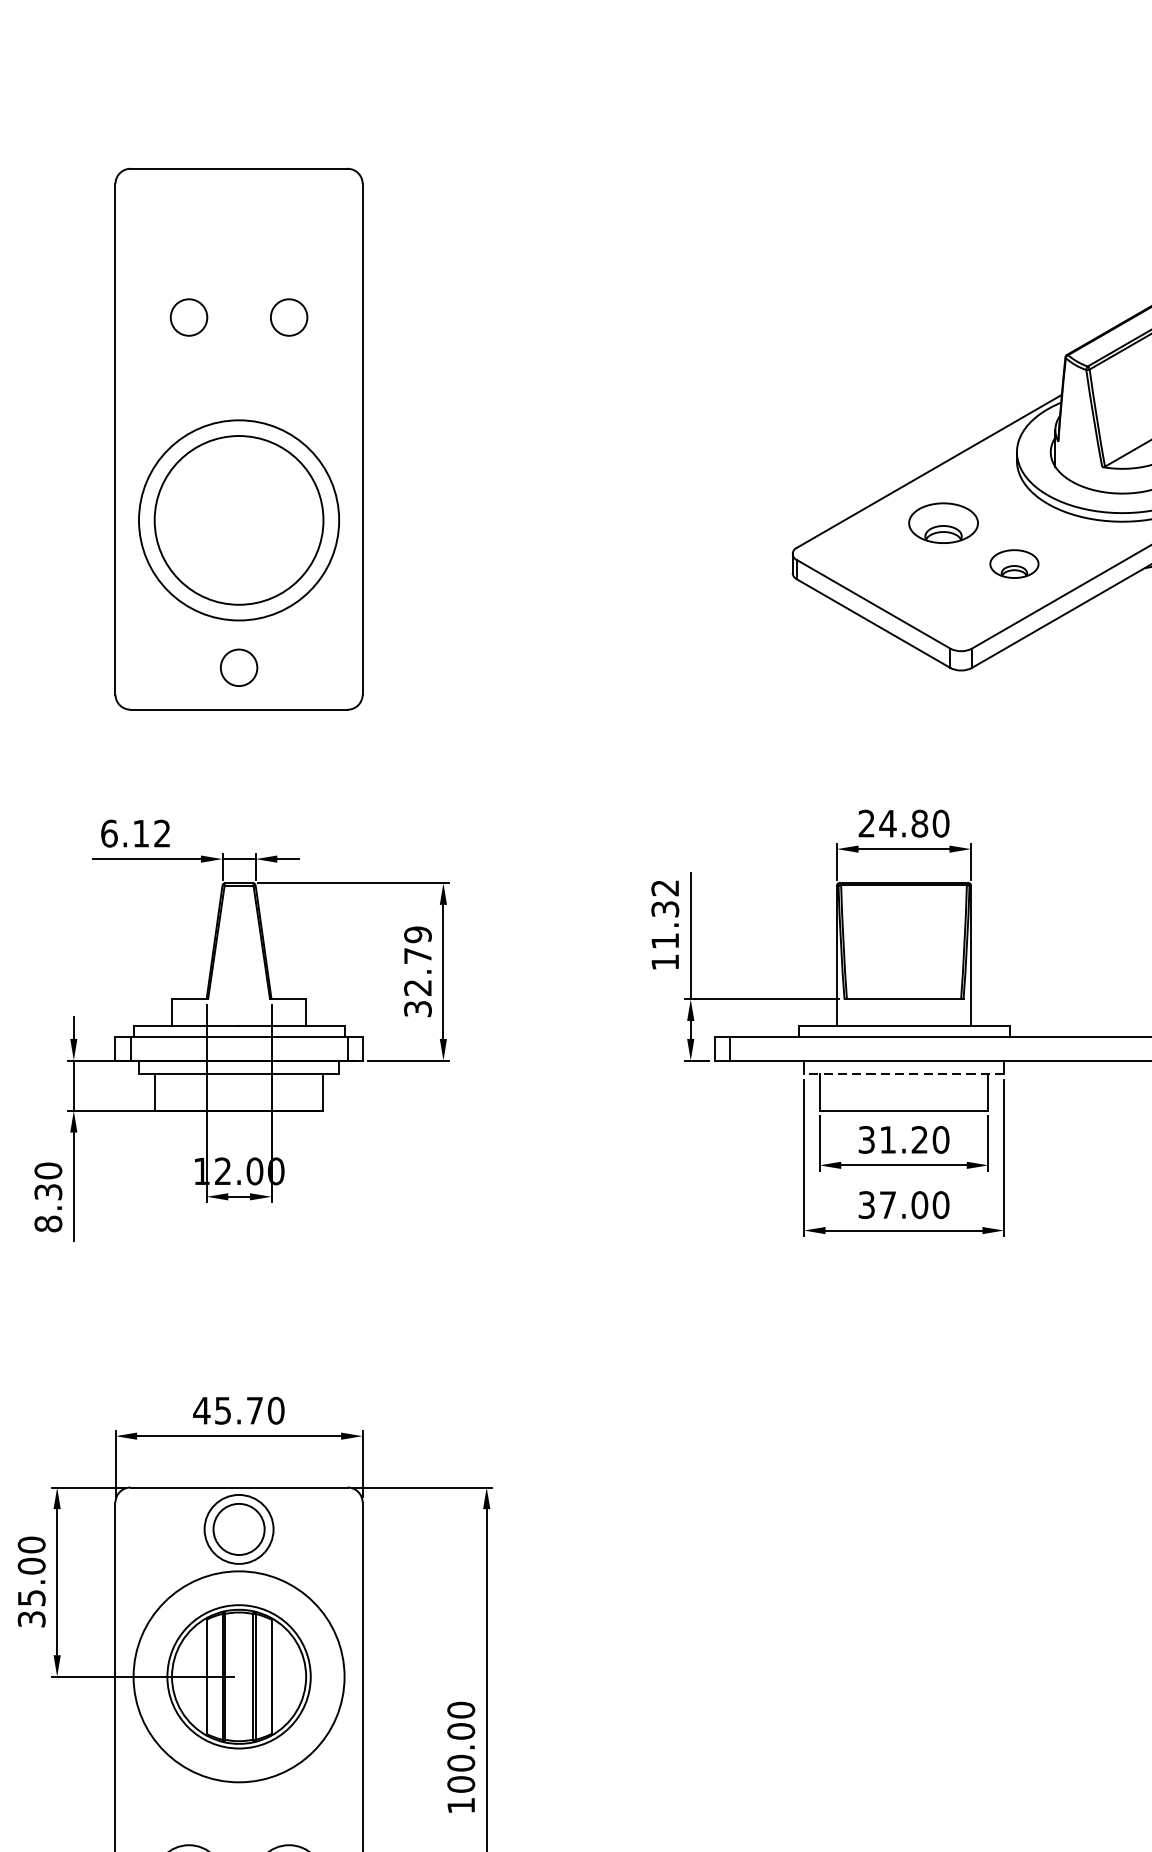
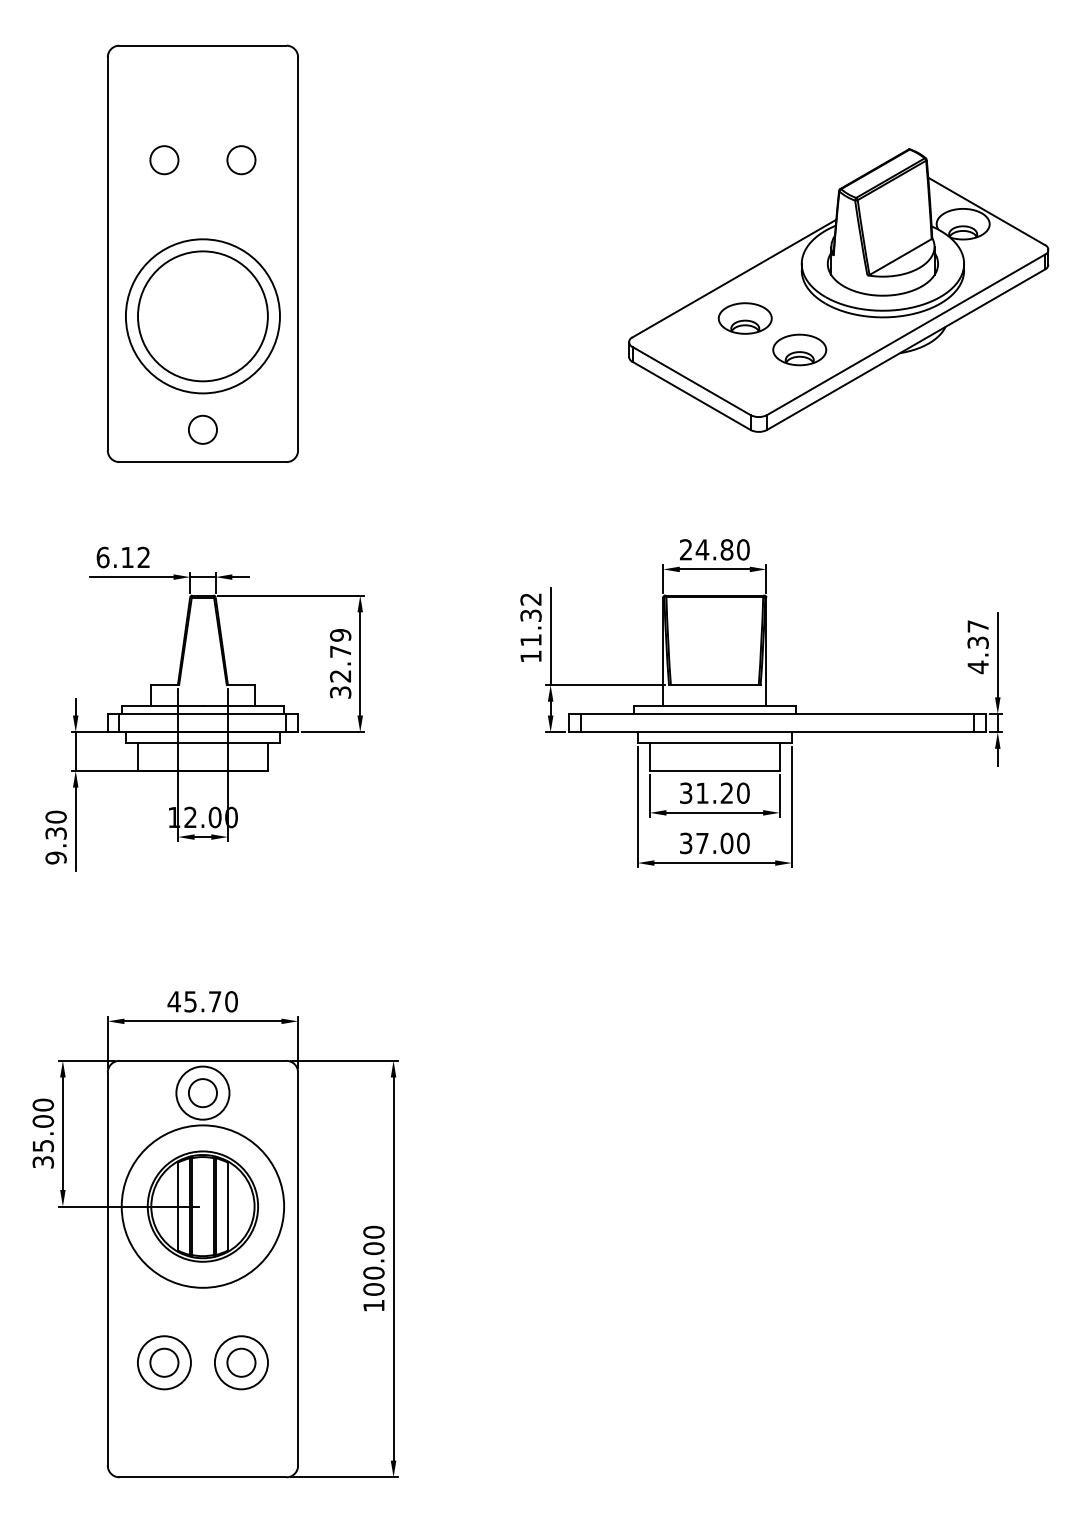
part: (1014, 563) -> (799, 349), size x1.43
line: (903, 1073) -> (714, 742), dashed -> solid
text: (47, 1223) -> (55, 857), 8.30 -> 9.30
circle: (238, 1529) -> (202, 1093), size x0.71

